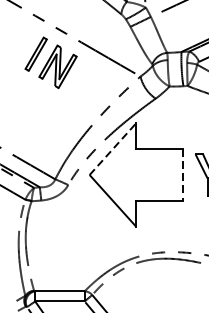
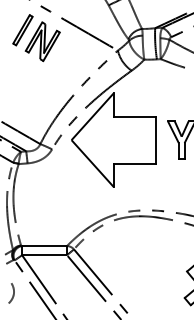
line: (113, 148) -> (93, 116), dashed -> solid
line: (182, 175) -> (156, 140), dashed -> solid

